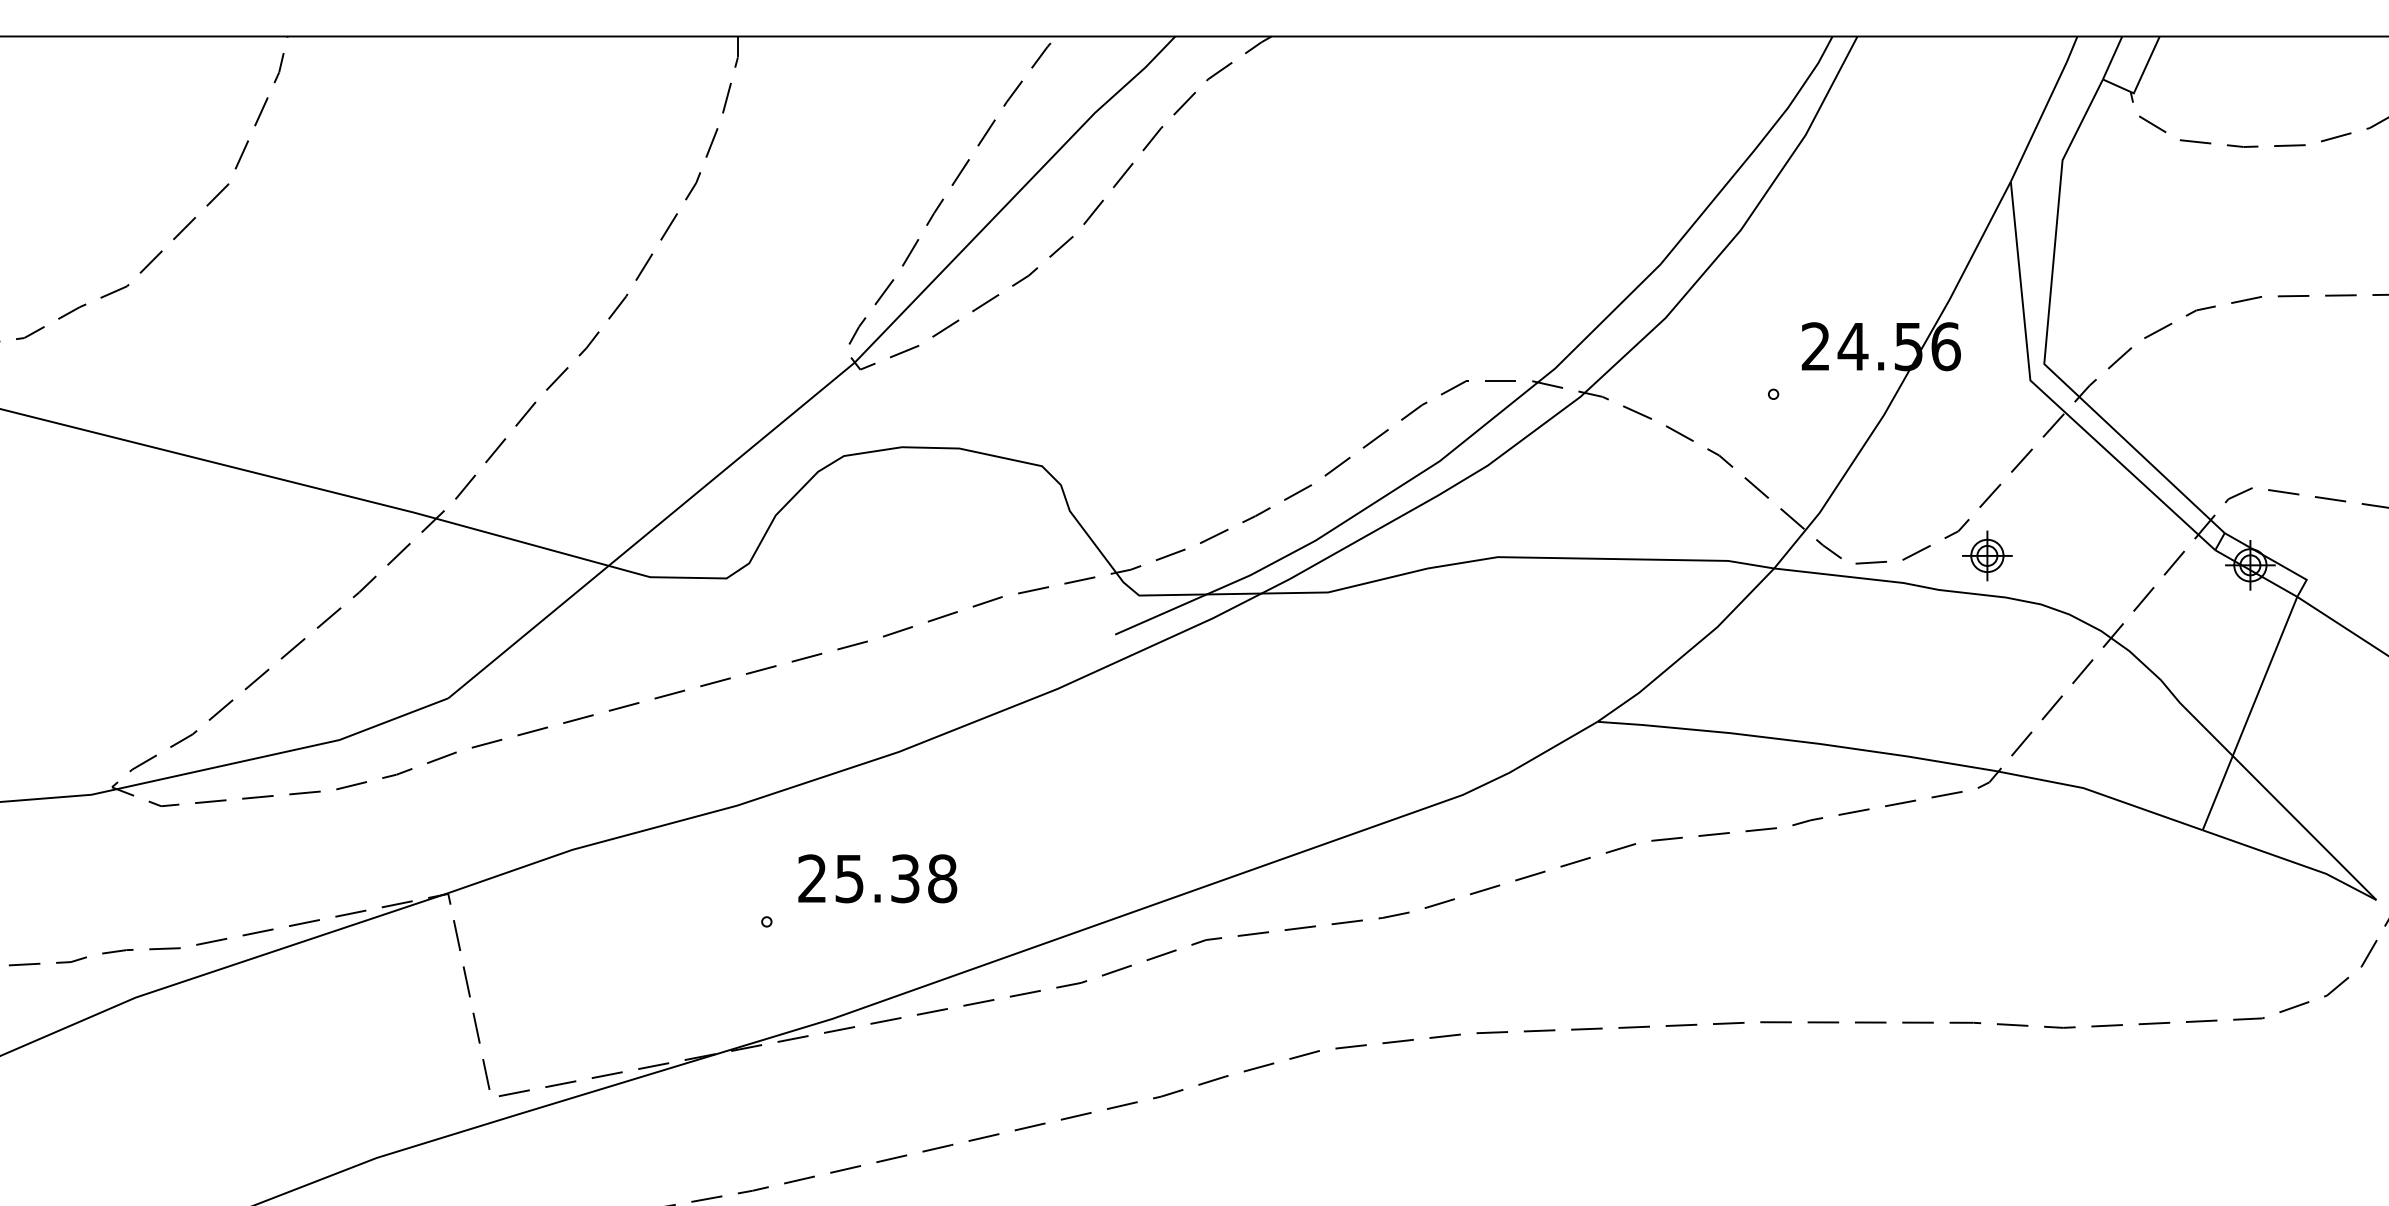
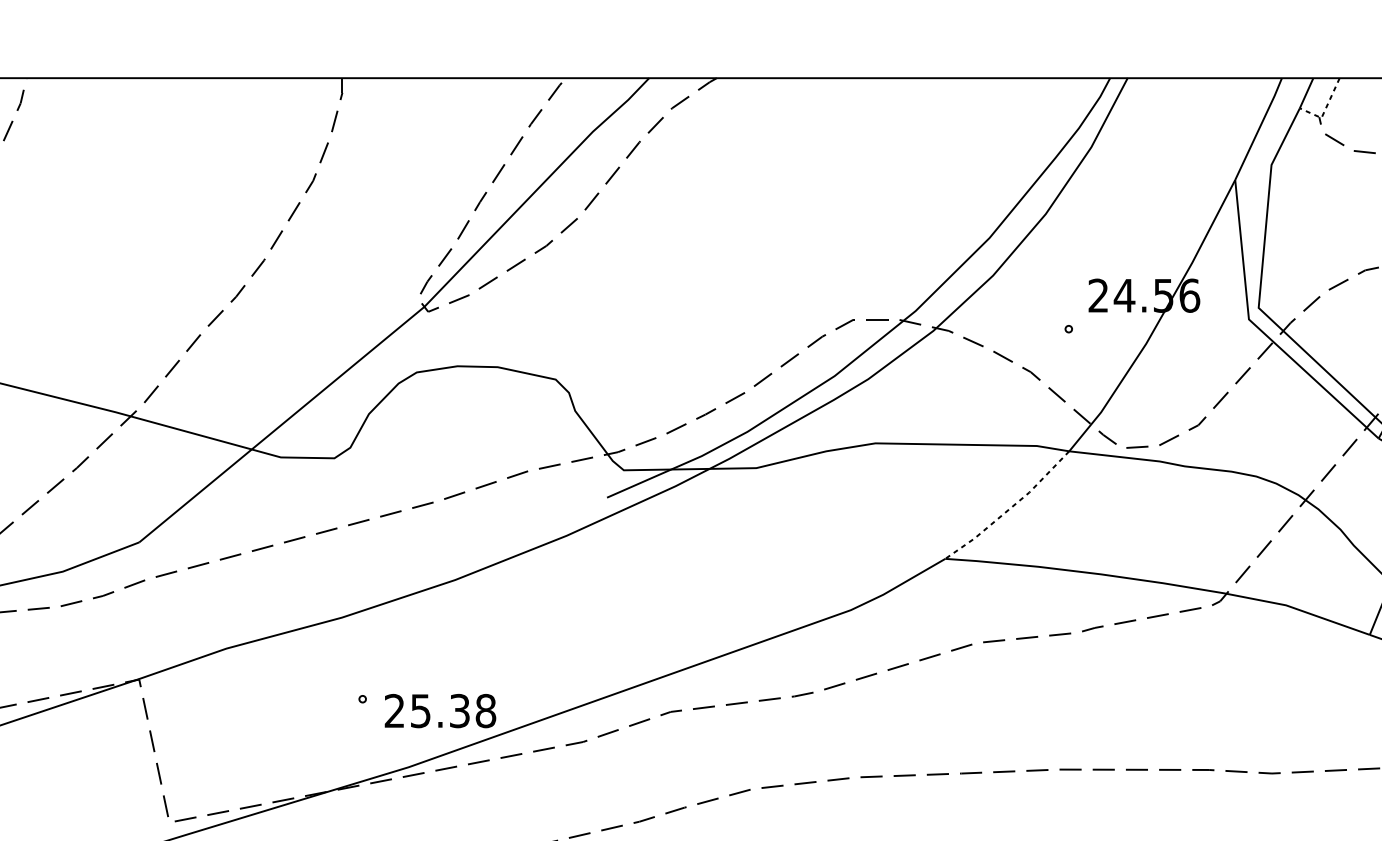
line: (2140, 79) -> (1326, 108), solid -> dashed
part: (1987, 555) -> (1218, 442), removed
line: (1690, 650) -> (1010, 508), solid -> dashed
text: (877, 878) -> (440, 710), moved

